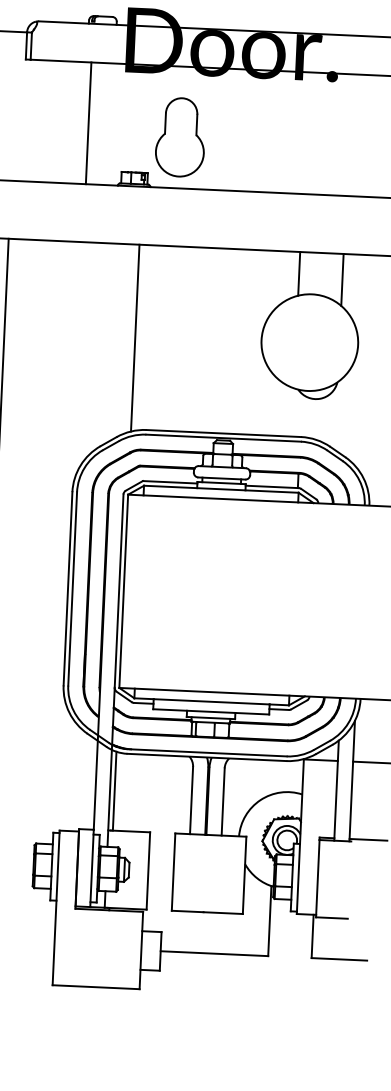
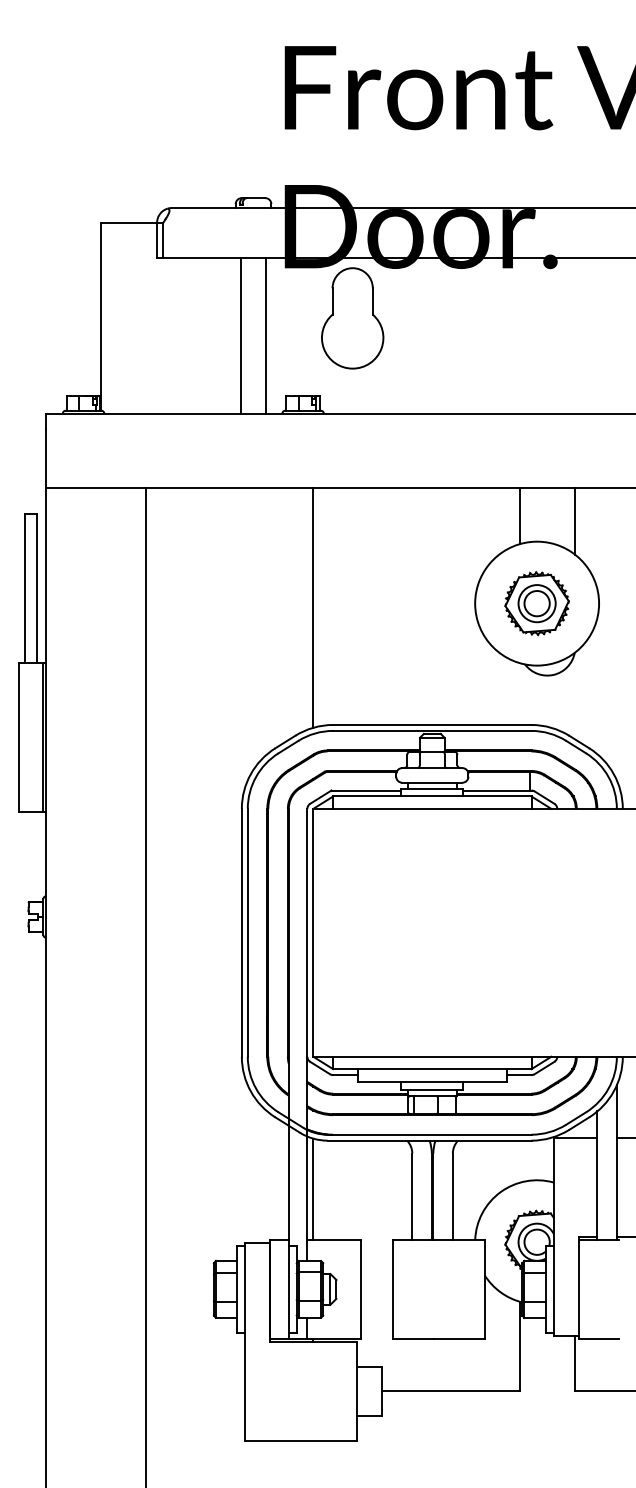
line: (107, 124) -> (265, 335), added
part: (180, 137) -> (352, 318), moved
part: (309, 342) -> (536, 603), added

